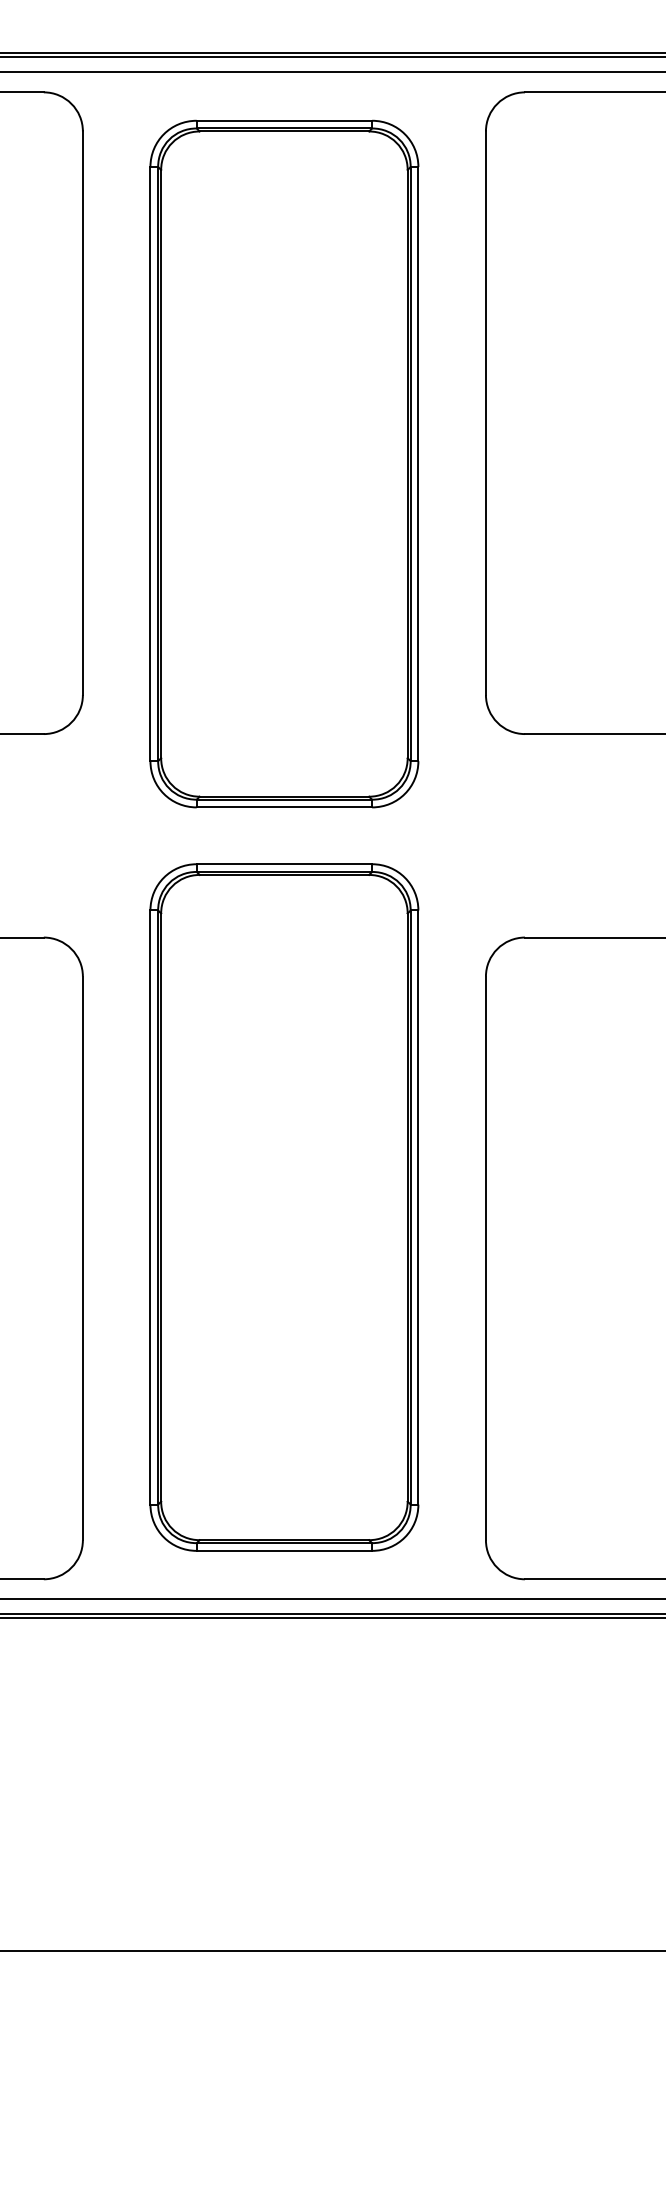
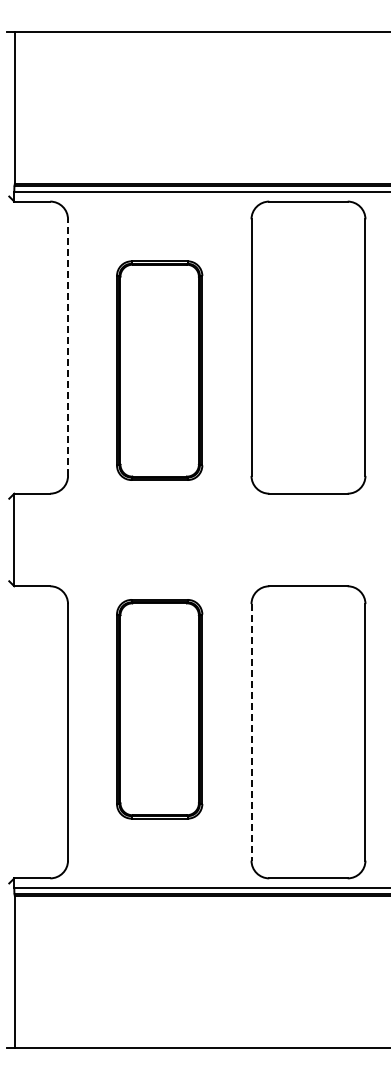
line: (83, 412) -> (68, 347), solid -> dashed
part: (283, 463) -> (159, 370), size x0.7
part: (283, 1208) -> (159, 709), size x0.7
line: (485, 1258) -> (251, 732), solid -> dashed

